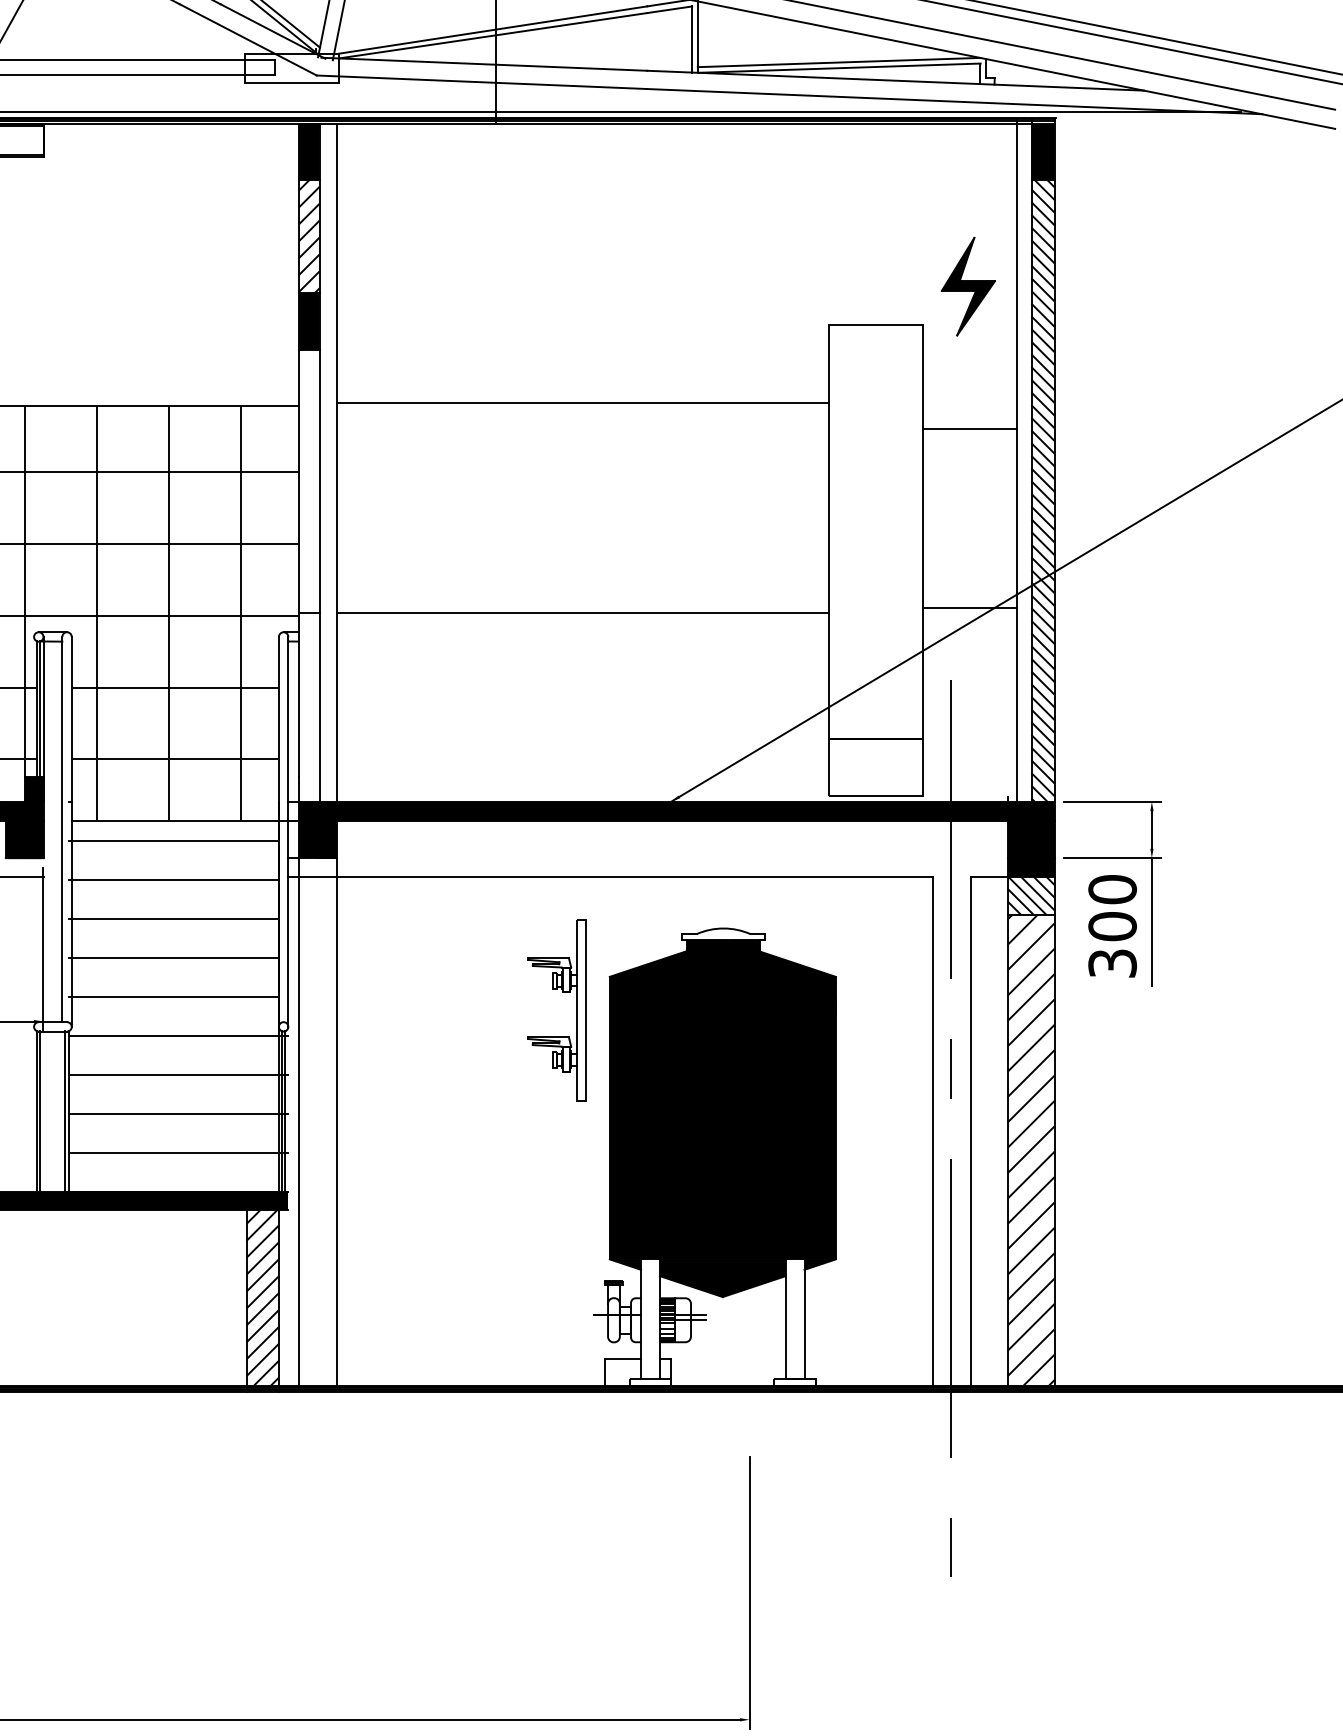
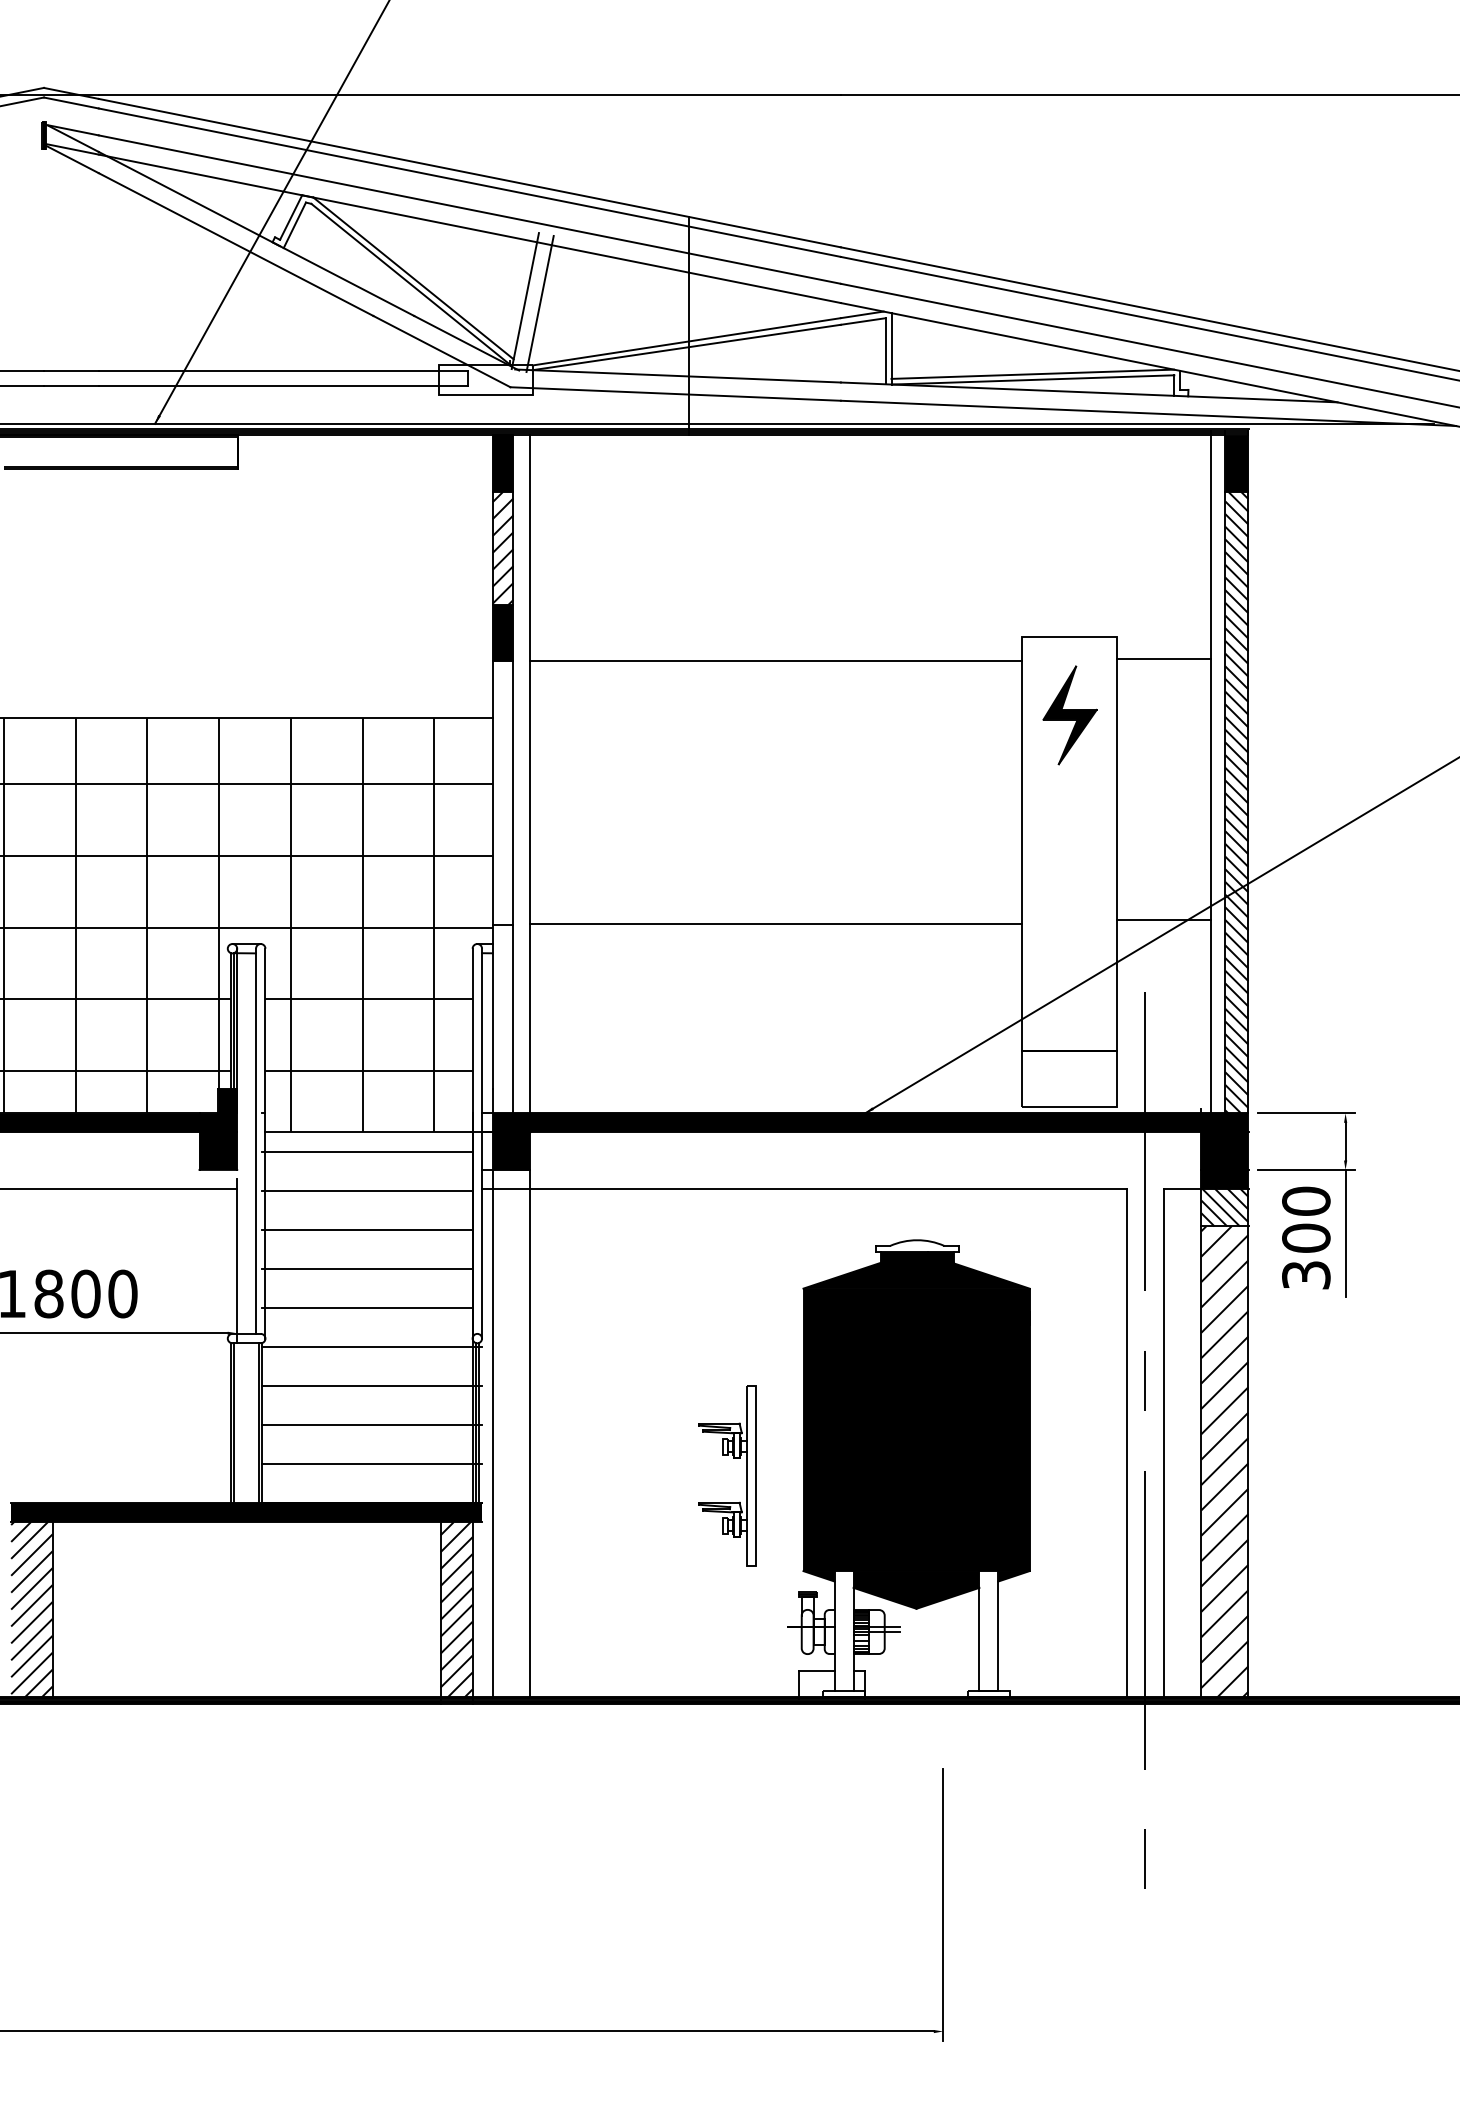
part: (967, 286) -> (1069, 715), moved
line: (582, 402) -> (776, 660), moved
line: (969, 428) -> (1163, 658), moved
part: (562, 992) -> (733, 1458), moved

